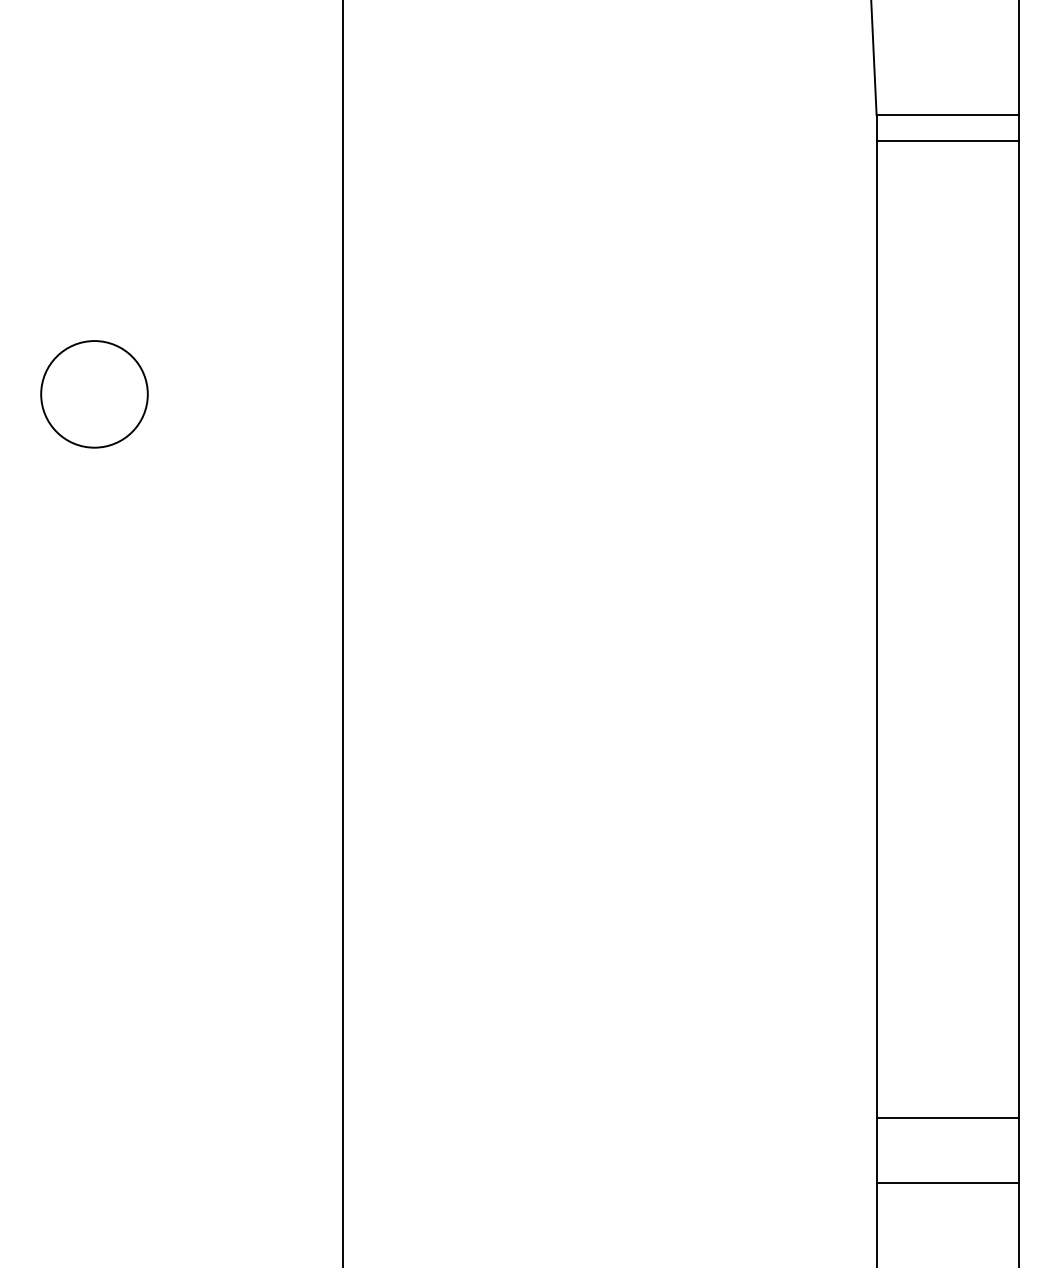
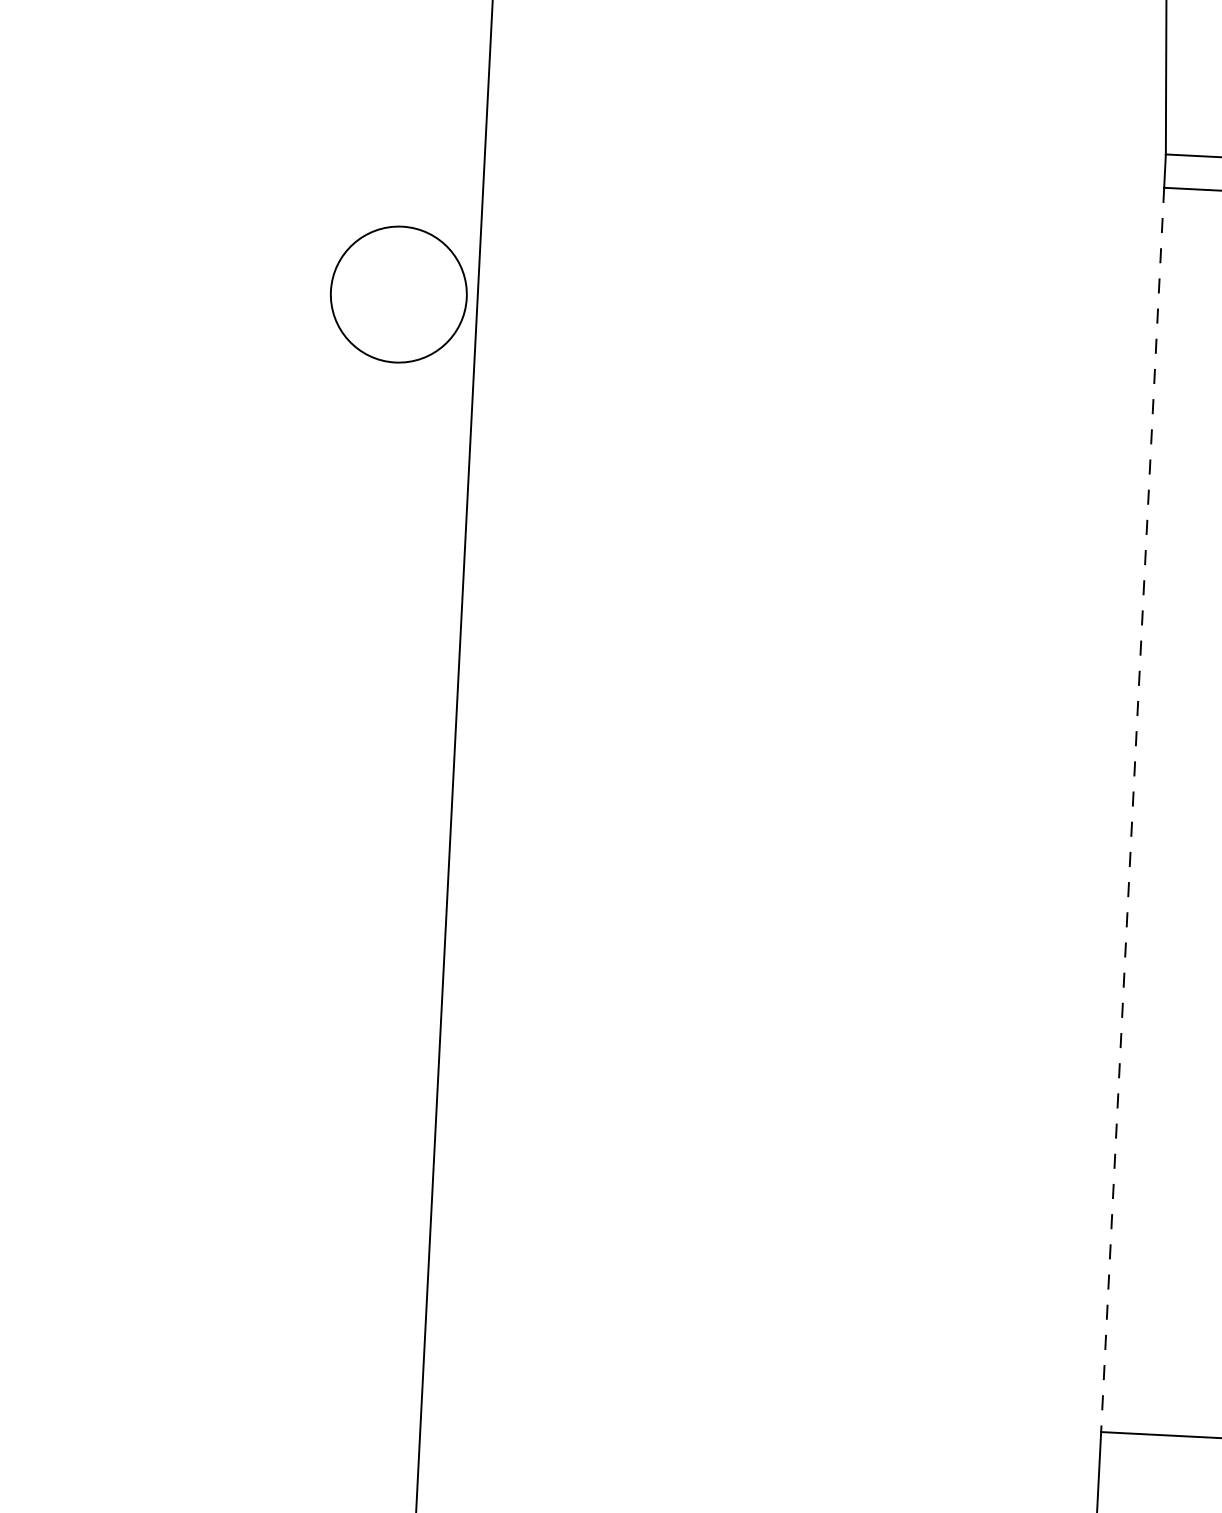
circle: (94, 394) -> (398, 294), moved
line: (876, 630) -> (1132, 810), solid -> dashed

